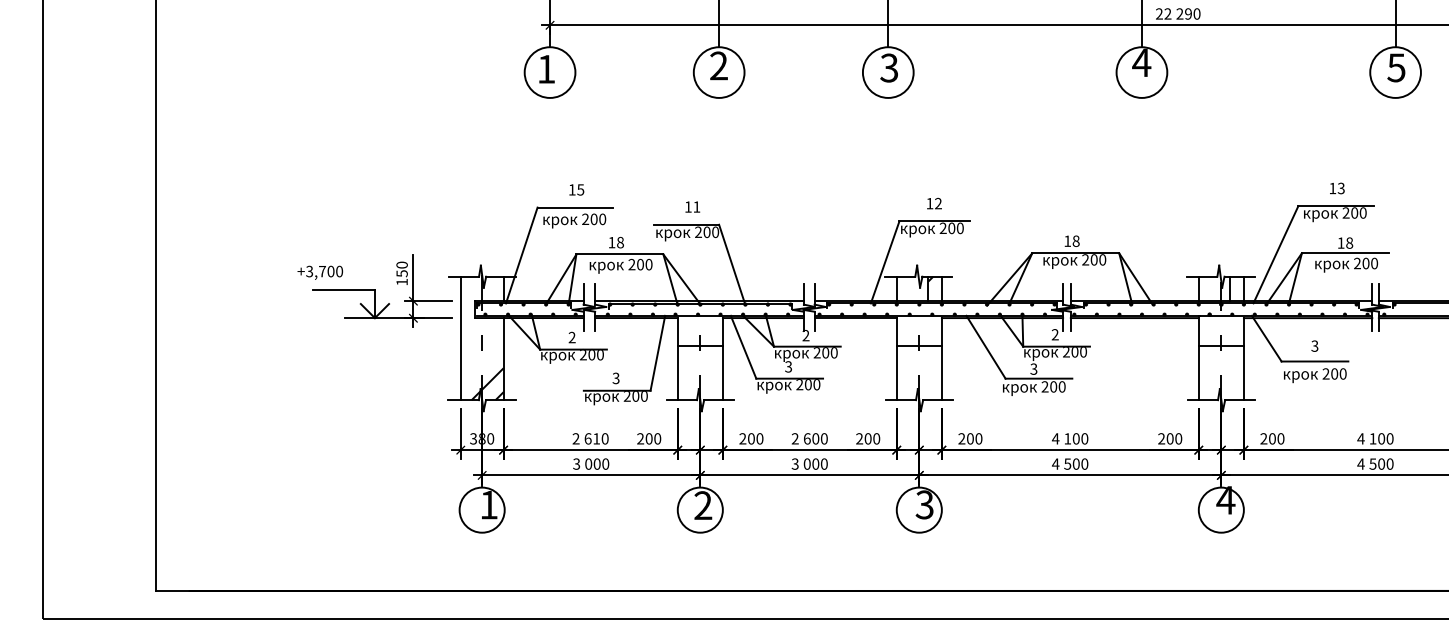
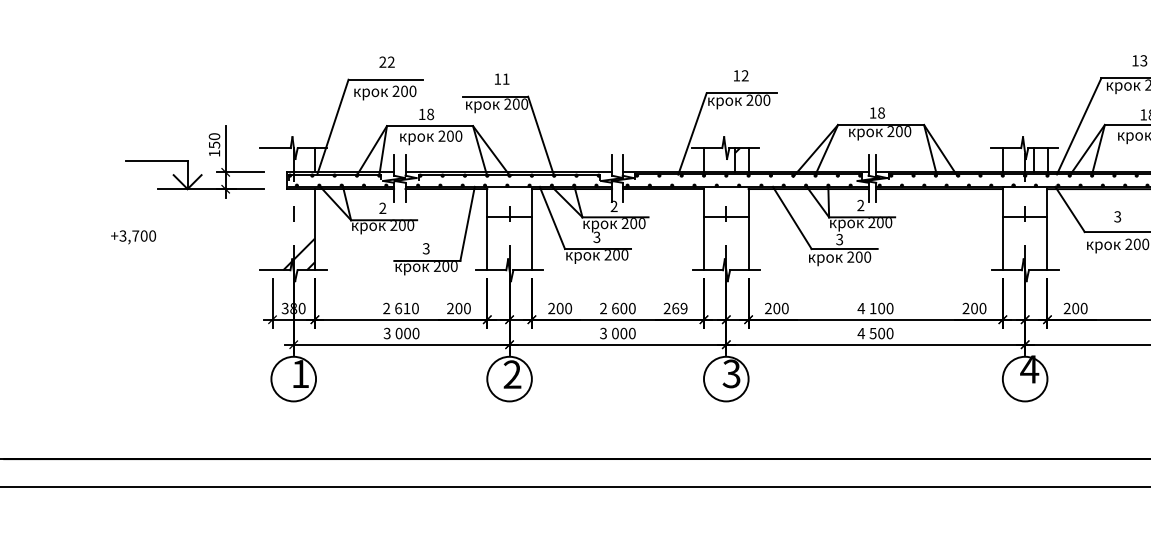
text: (576, 189) -> (387, 61), 15 -> 22
text: (320, 272) -> (133, 236), moved
line: (460, 338) -> (272, 209), removed
text: (872, 438) -> (679, 308), 200 -> 269

